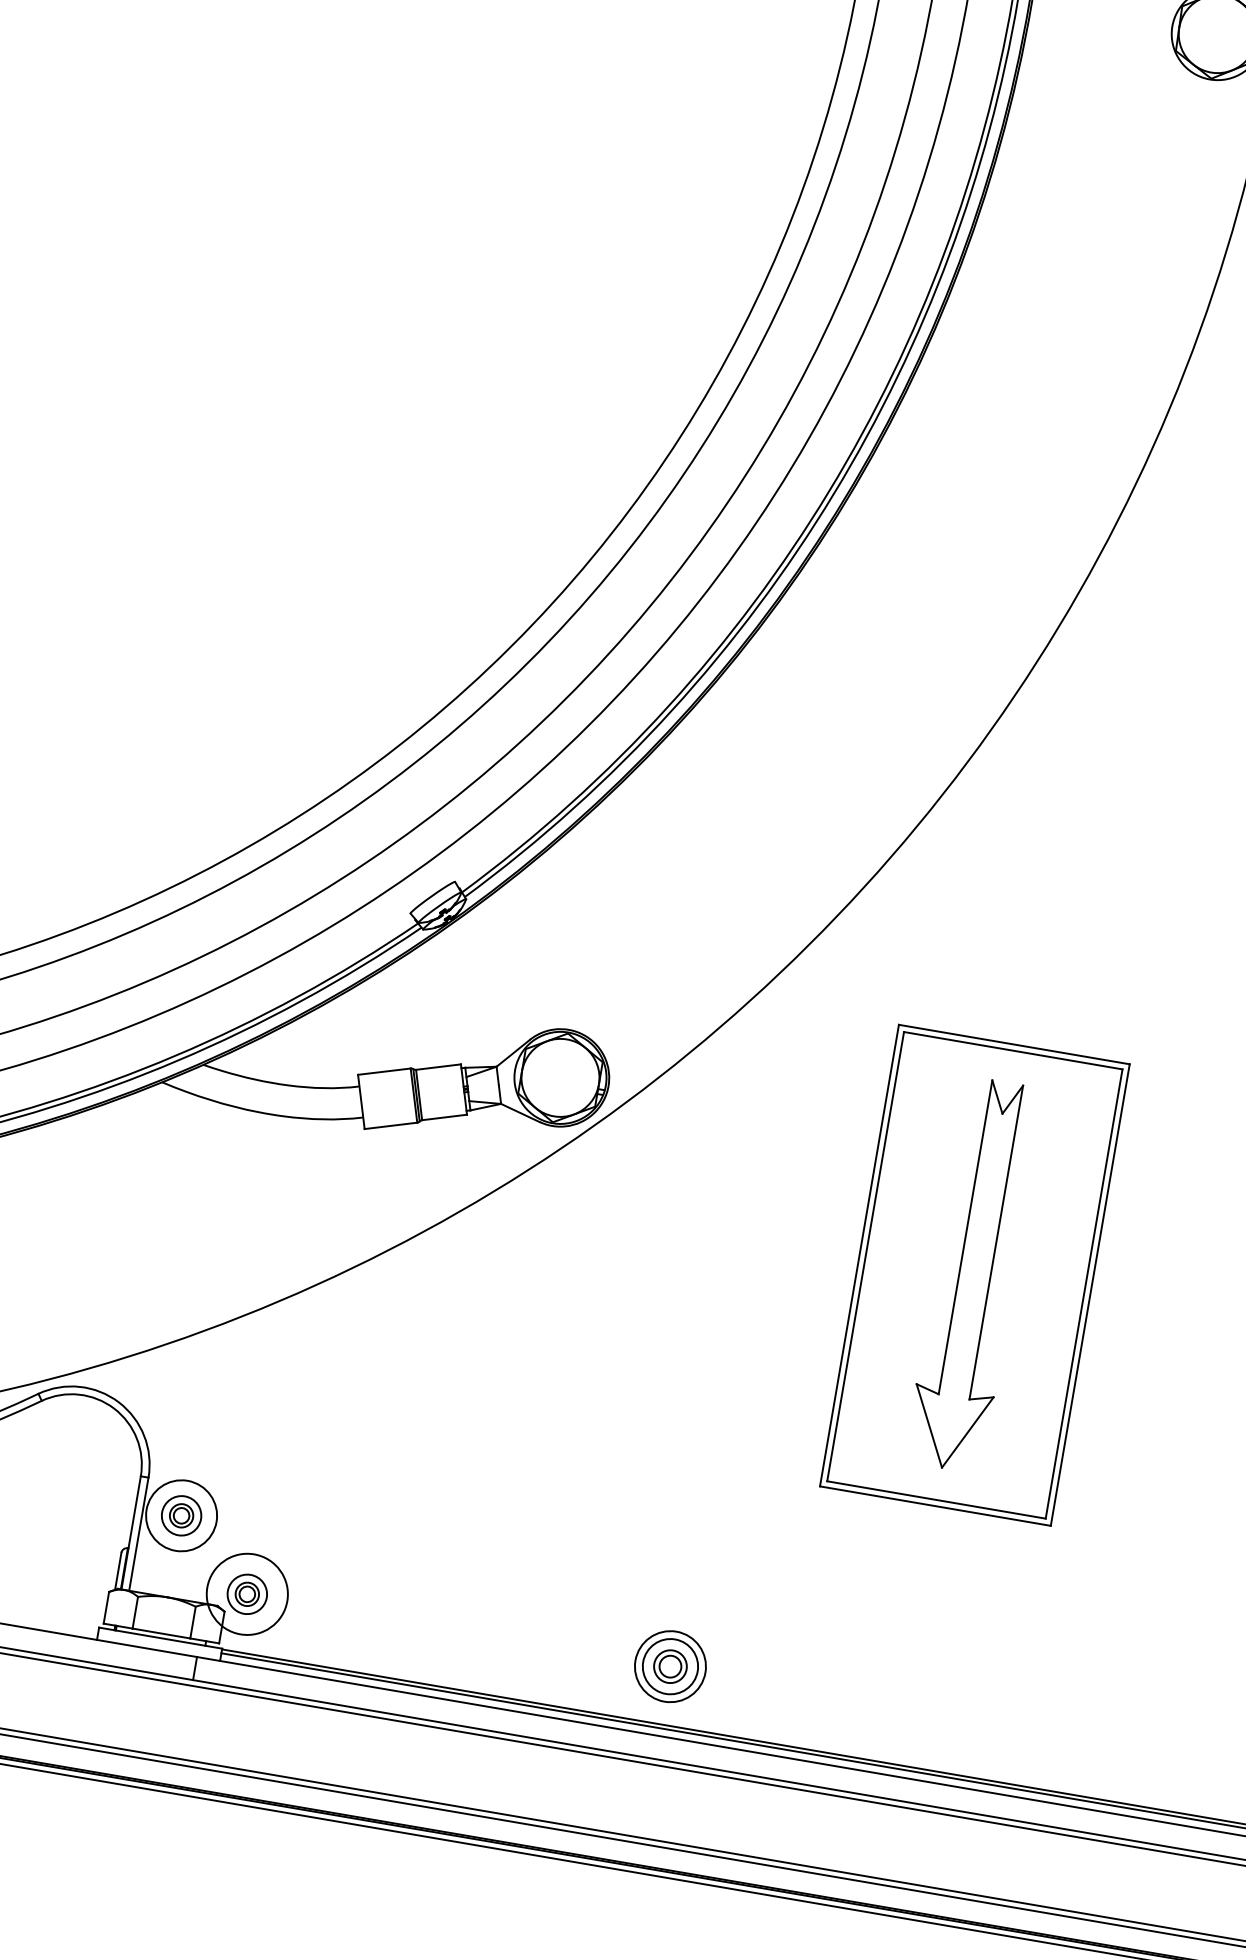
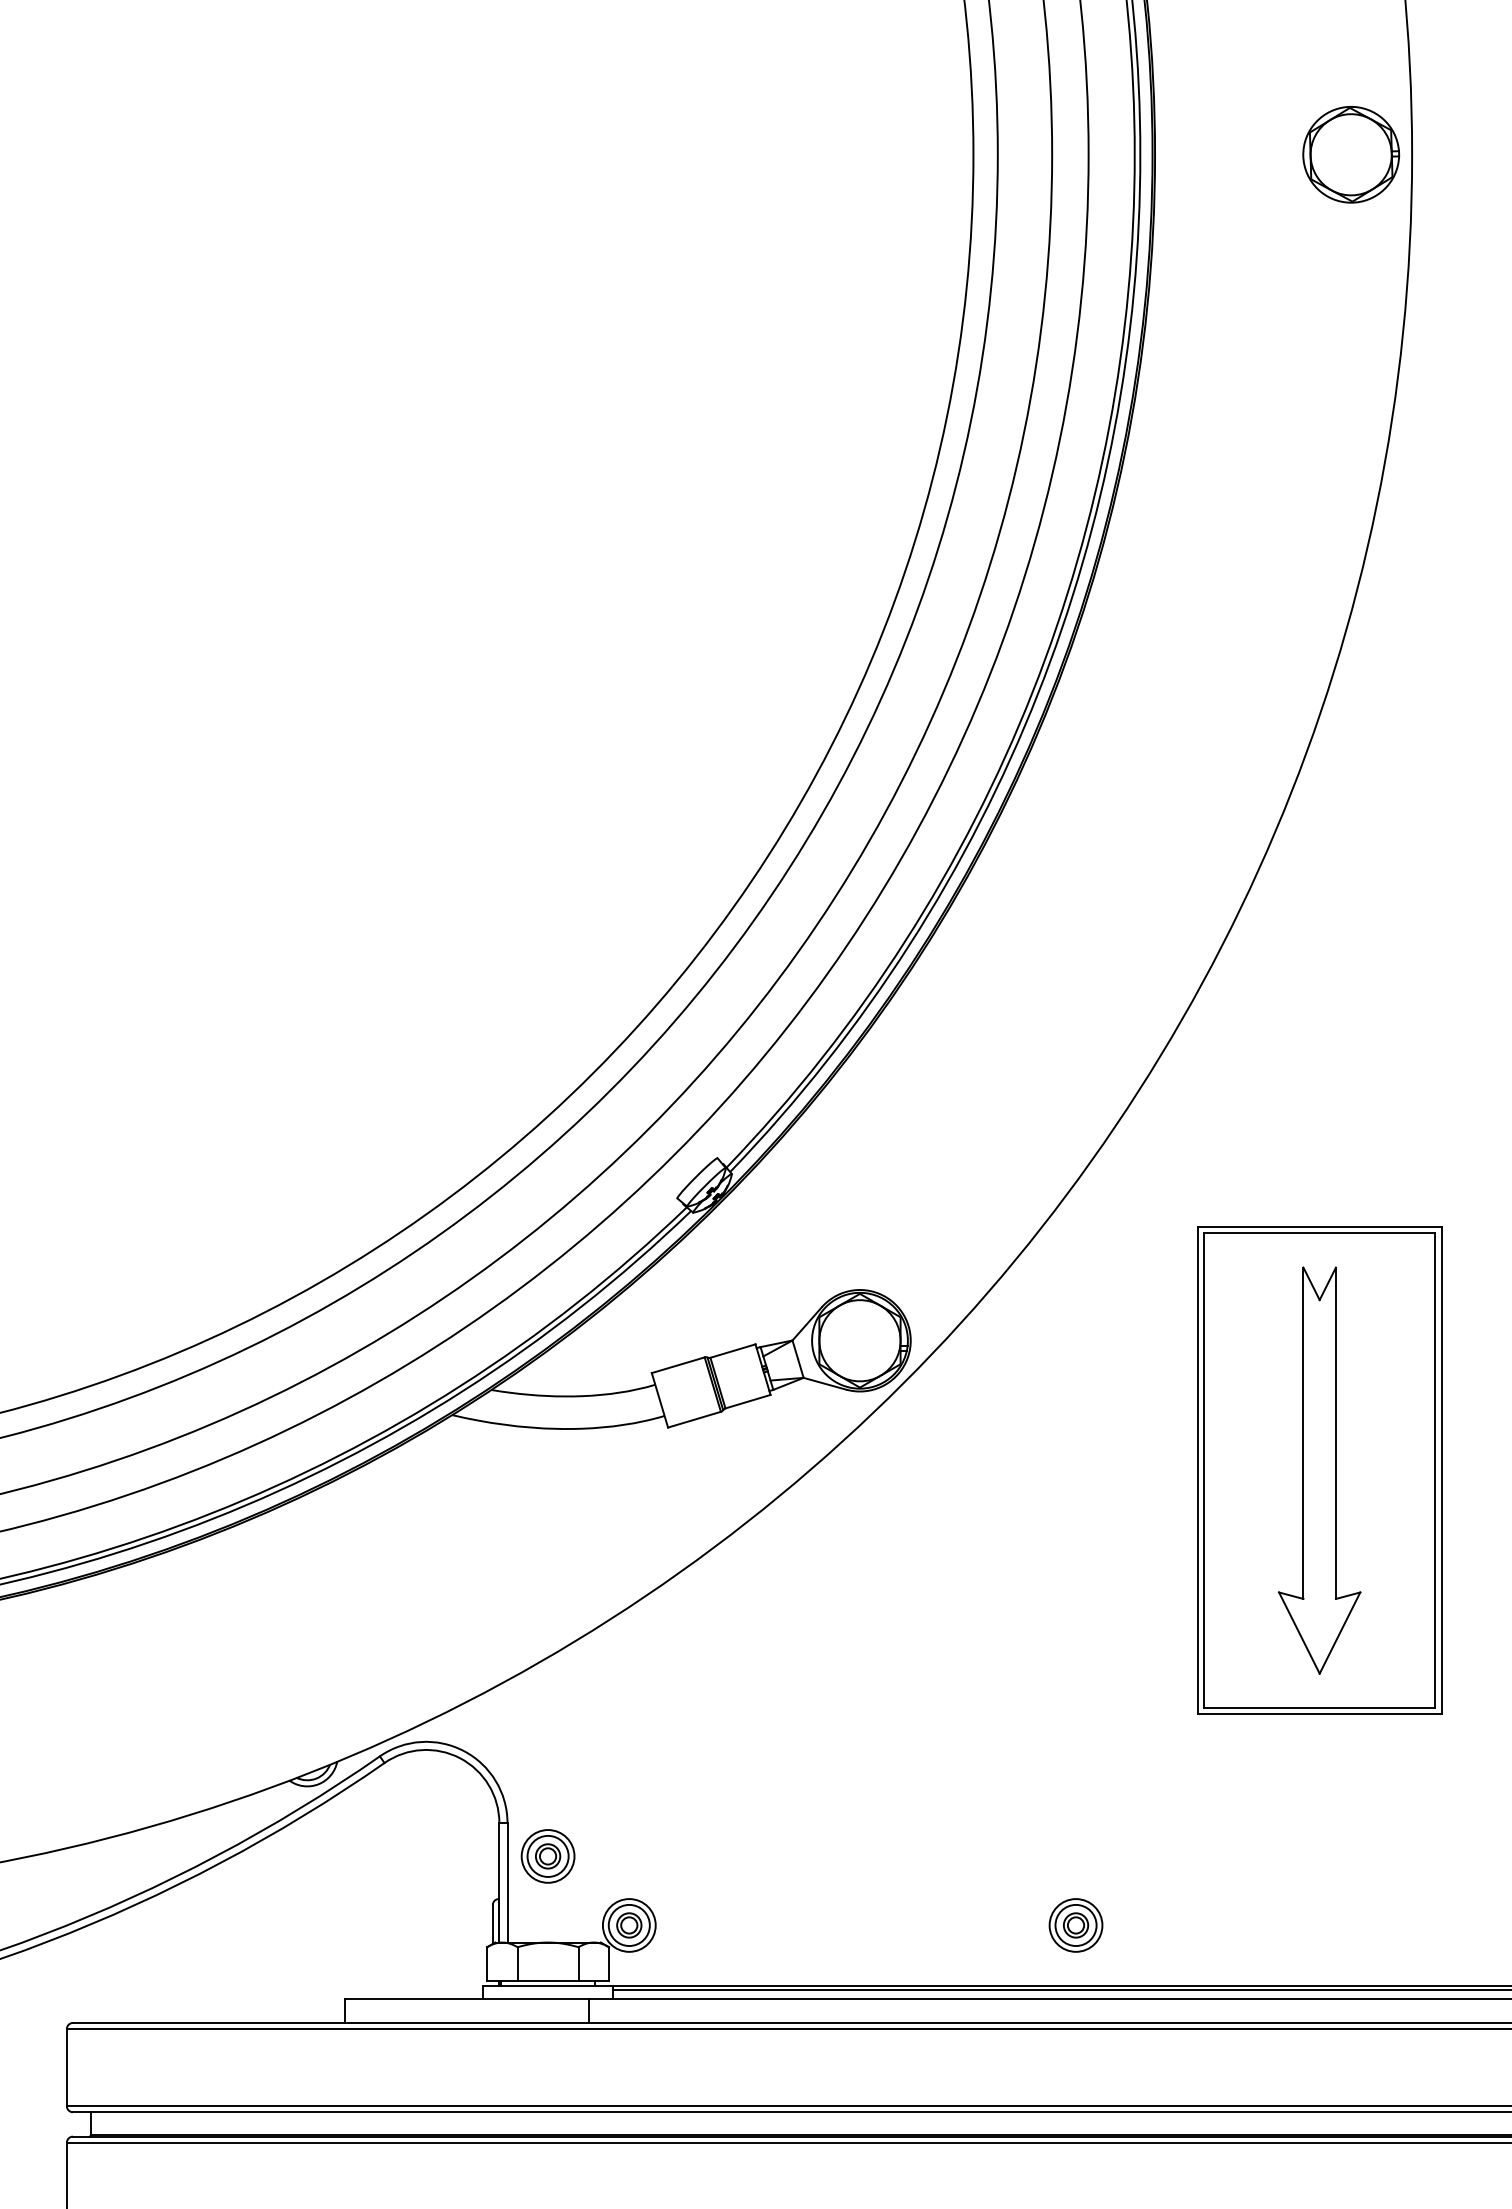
circle: (181, 1515) -> (547, 1856), size x0.71
circle: (246, 1594) -> (628, 1925), size x0.62
part: (669, 1666) -> (1075, 1925), size x0.71

